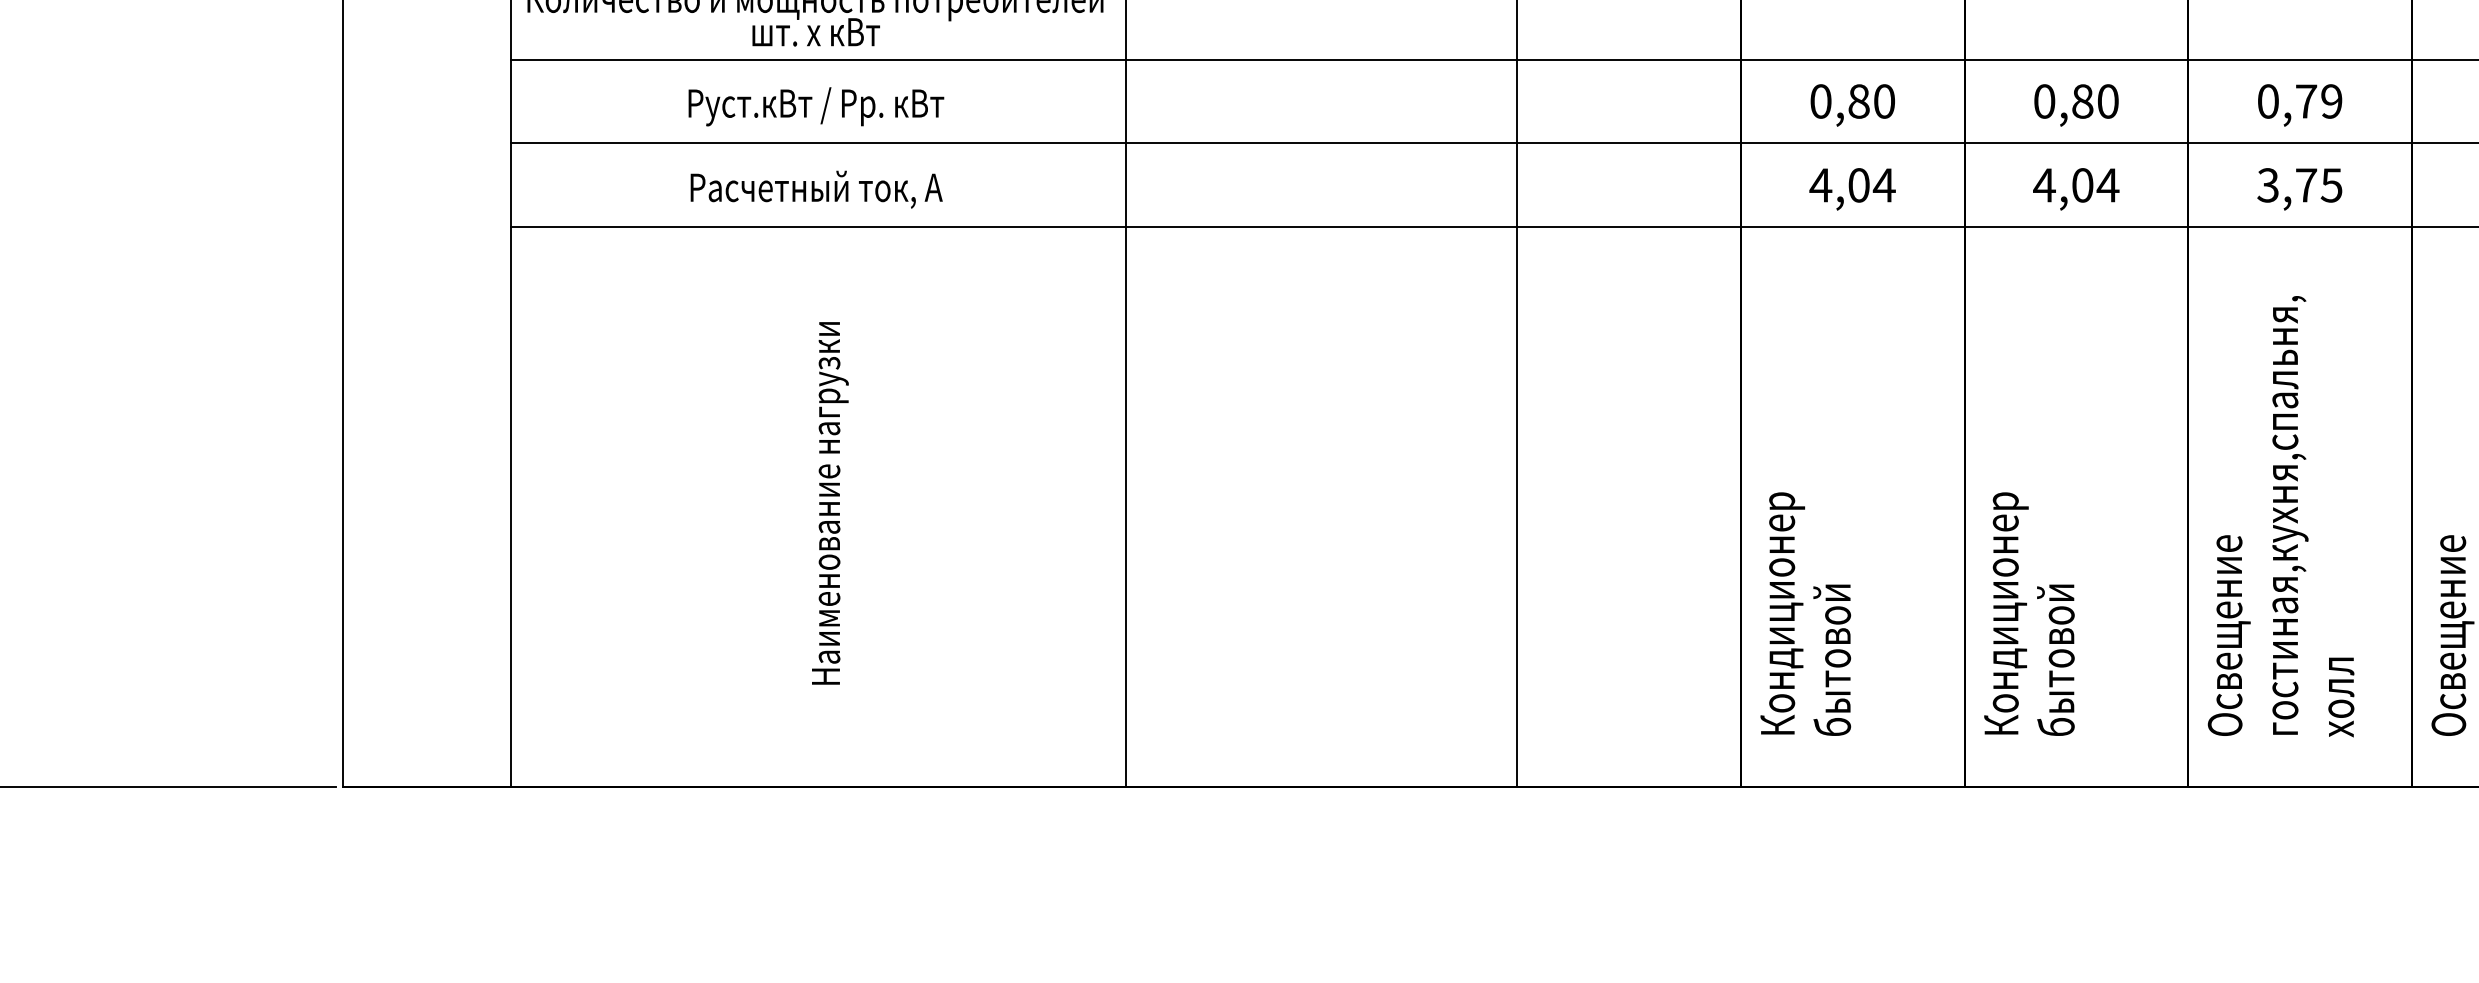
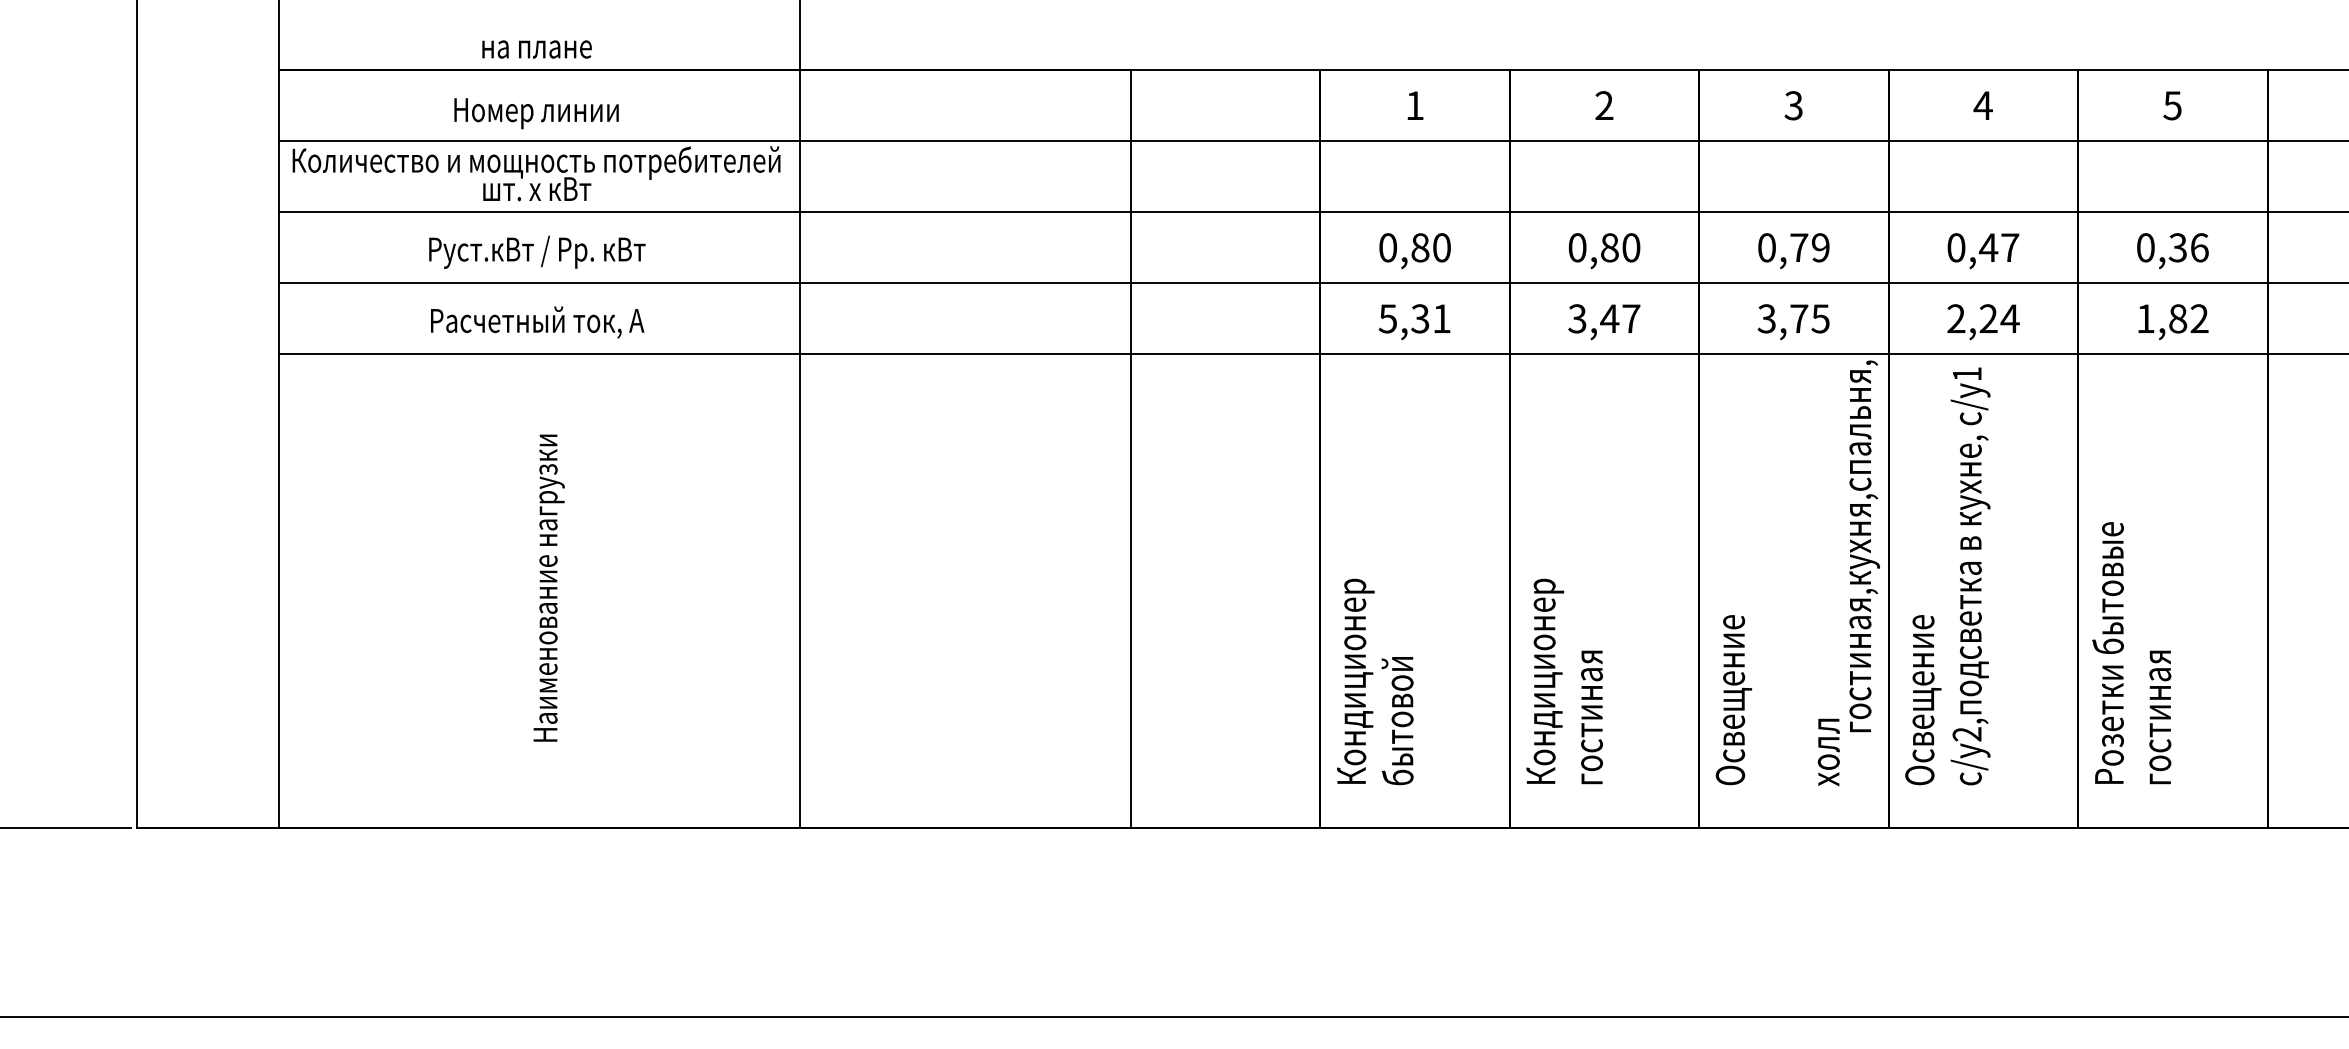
text: (1852, 184) -> (1414, 318), 4,04 -> 5,31
text: (2075, 184) -> (1603, 318), 4,04 -> 3,47
text: (2290, 515) -> (1864, 546), moved
text: (2056, 656) -> (1587, 717), бытовой -> гостиная

